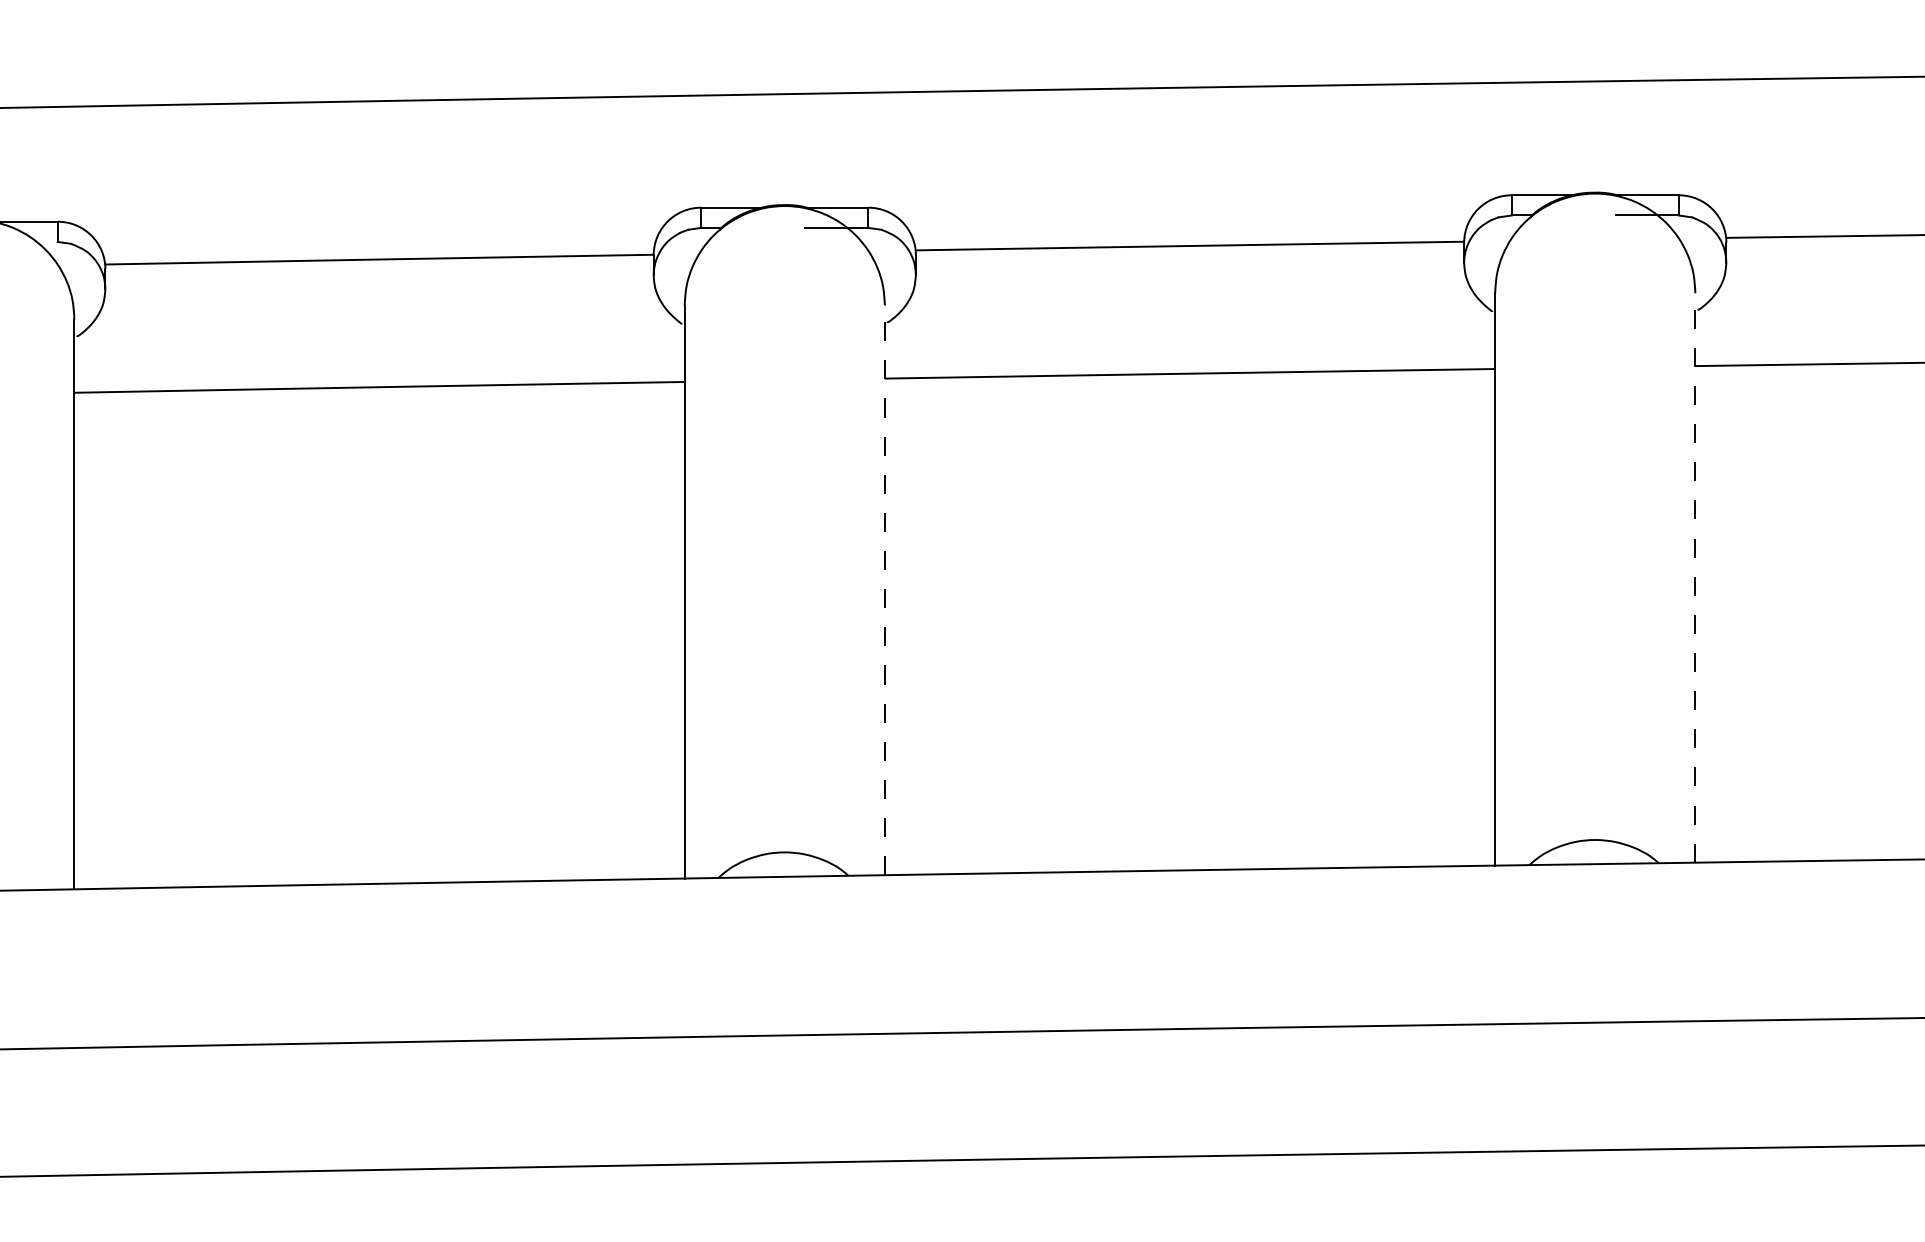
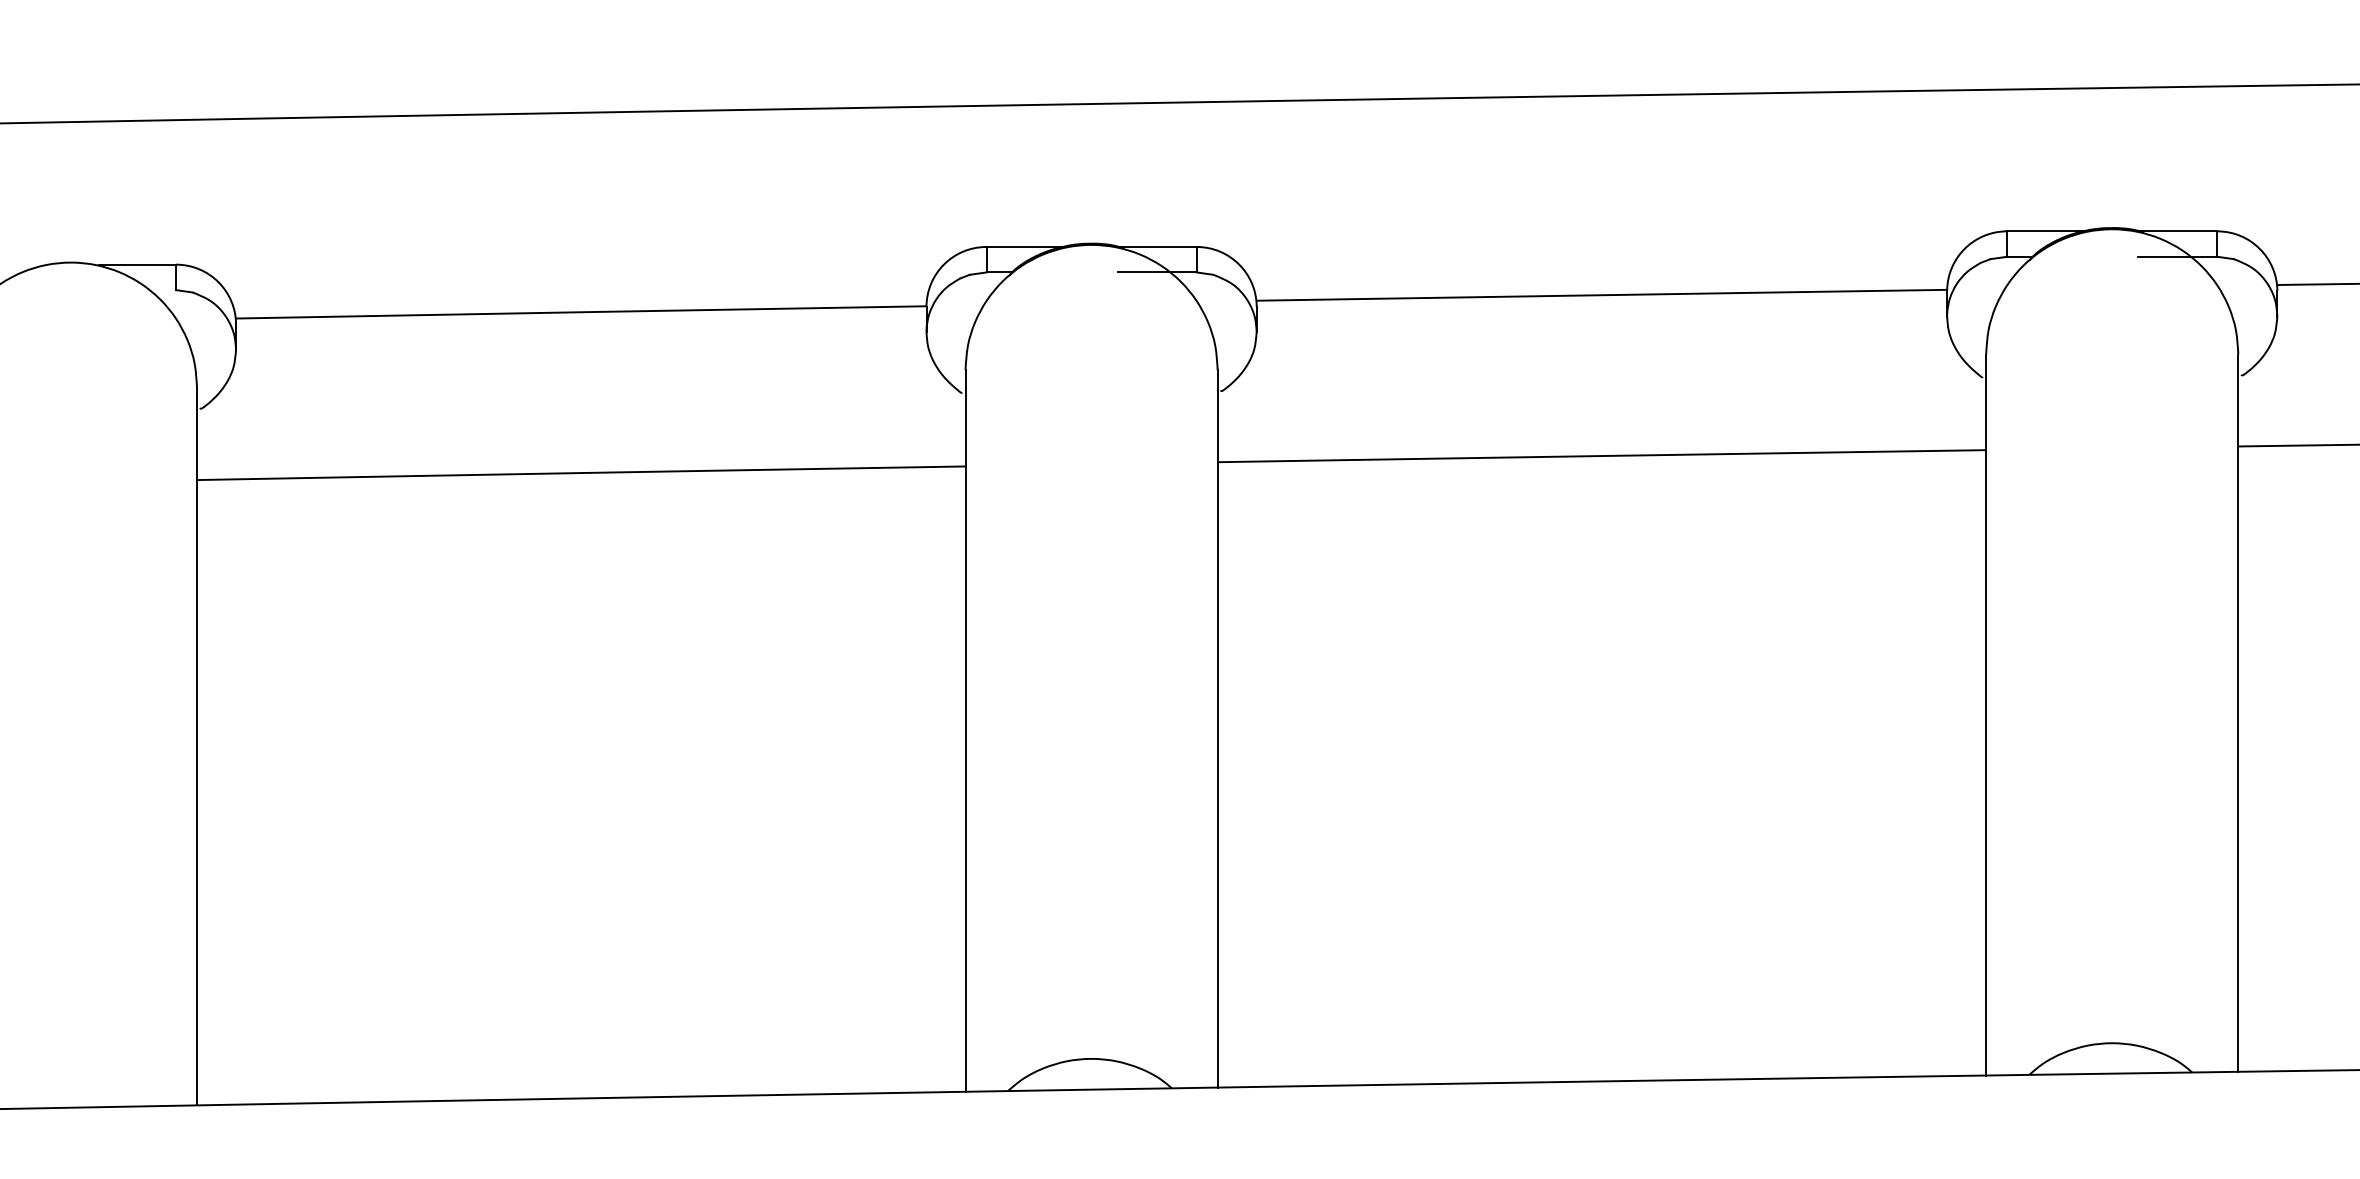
line: (1695, 577) -> (2238, 712), dashed -> solid
line: (884, 590) -> (1217, 729), dashed -> solid

